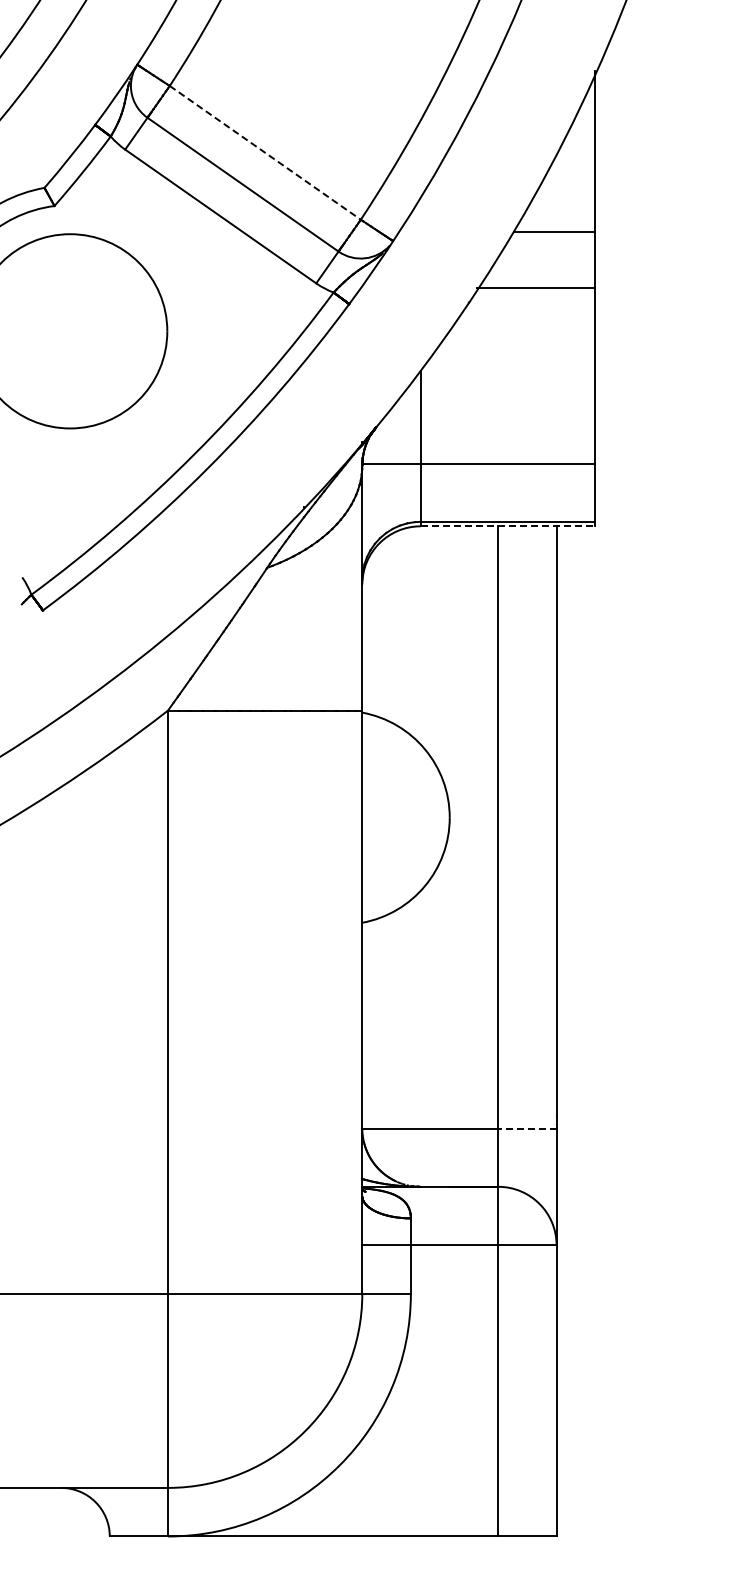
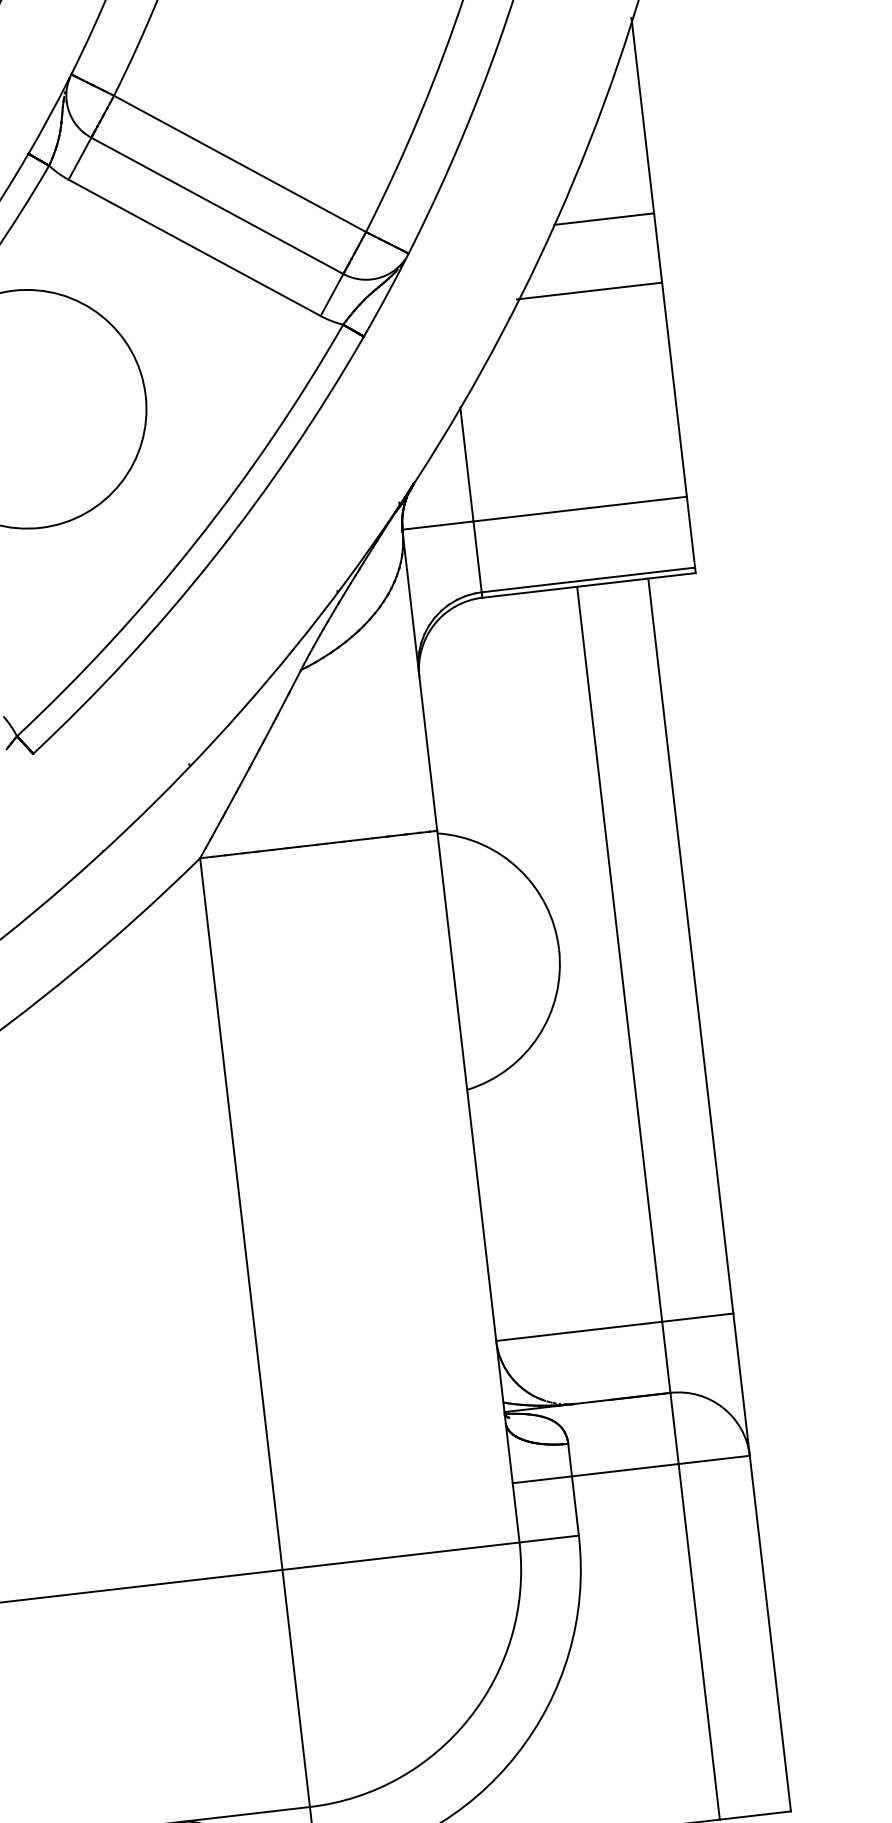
line: (265, 152) -> (240, 163), dashed -> solid
line: (508, 526) -> (589, 585), dashed -> solid
line: (526, 1128) -> (696, 1317), dashed -> solid

